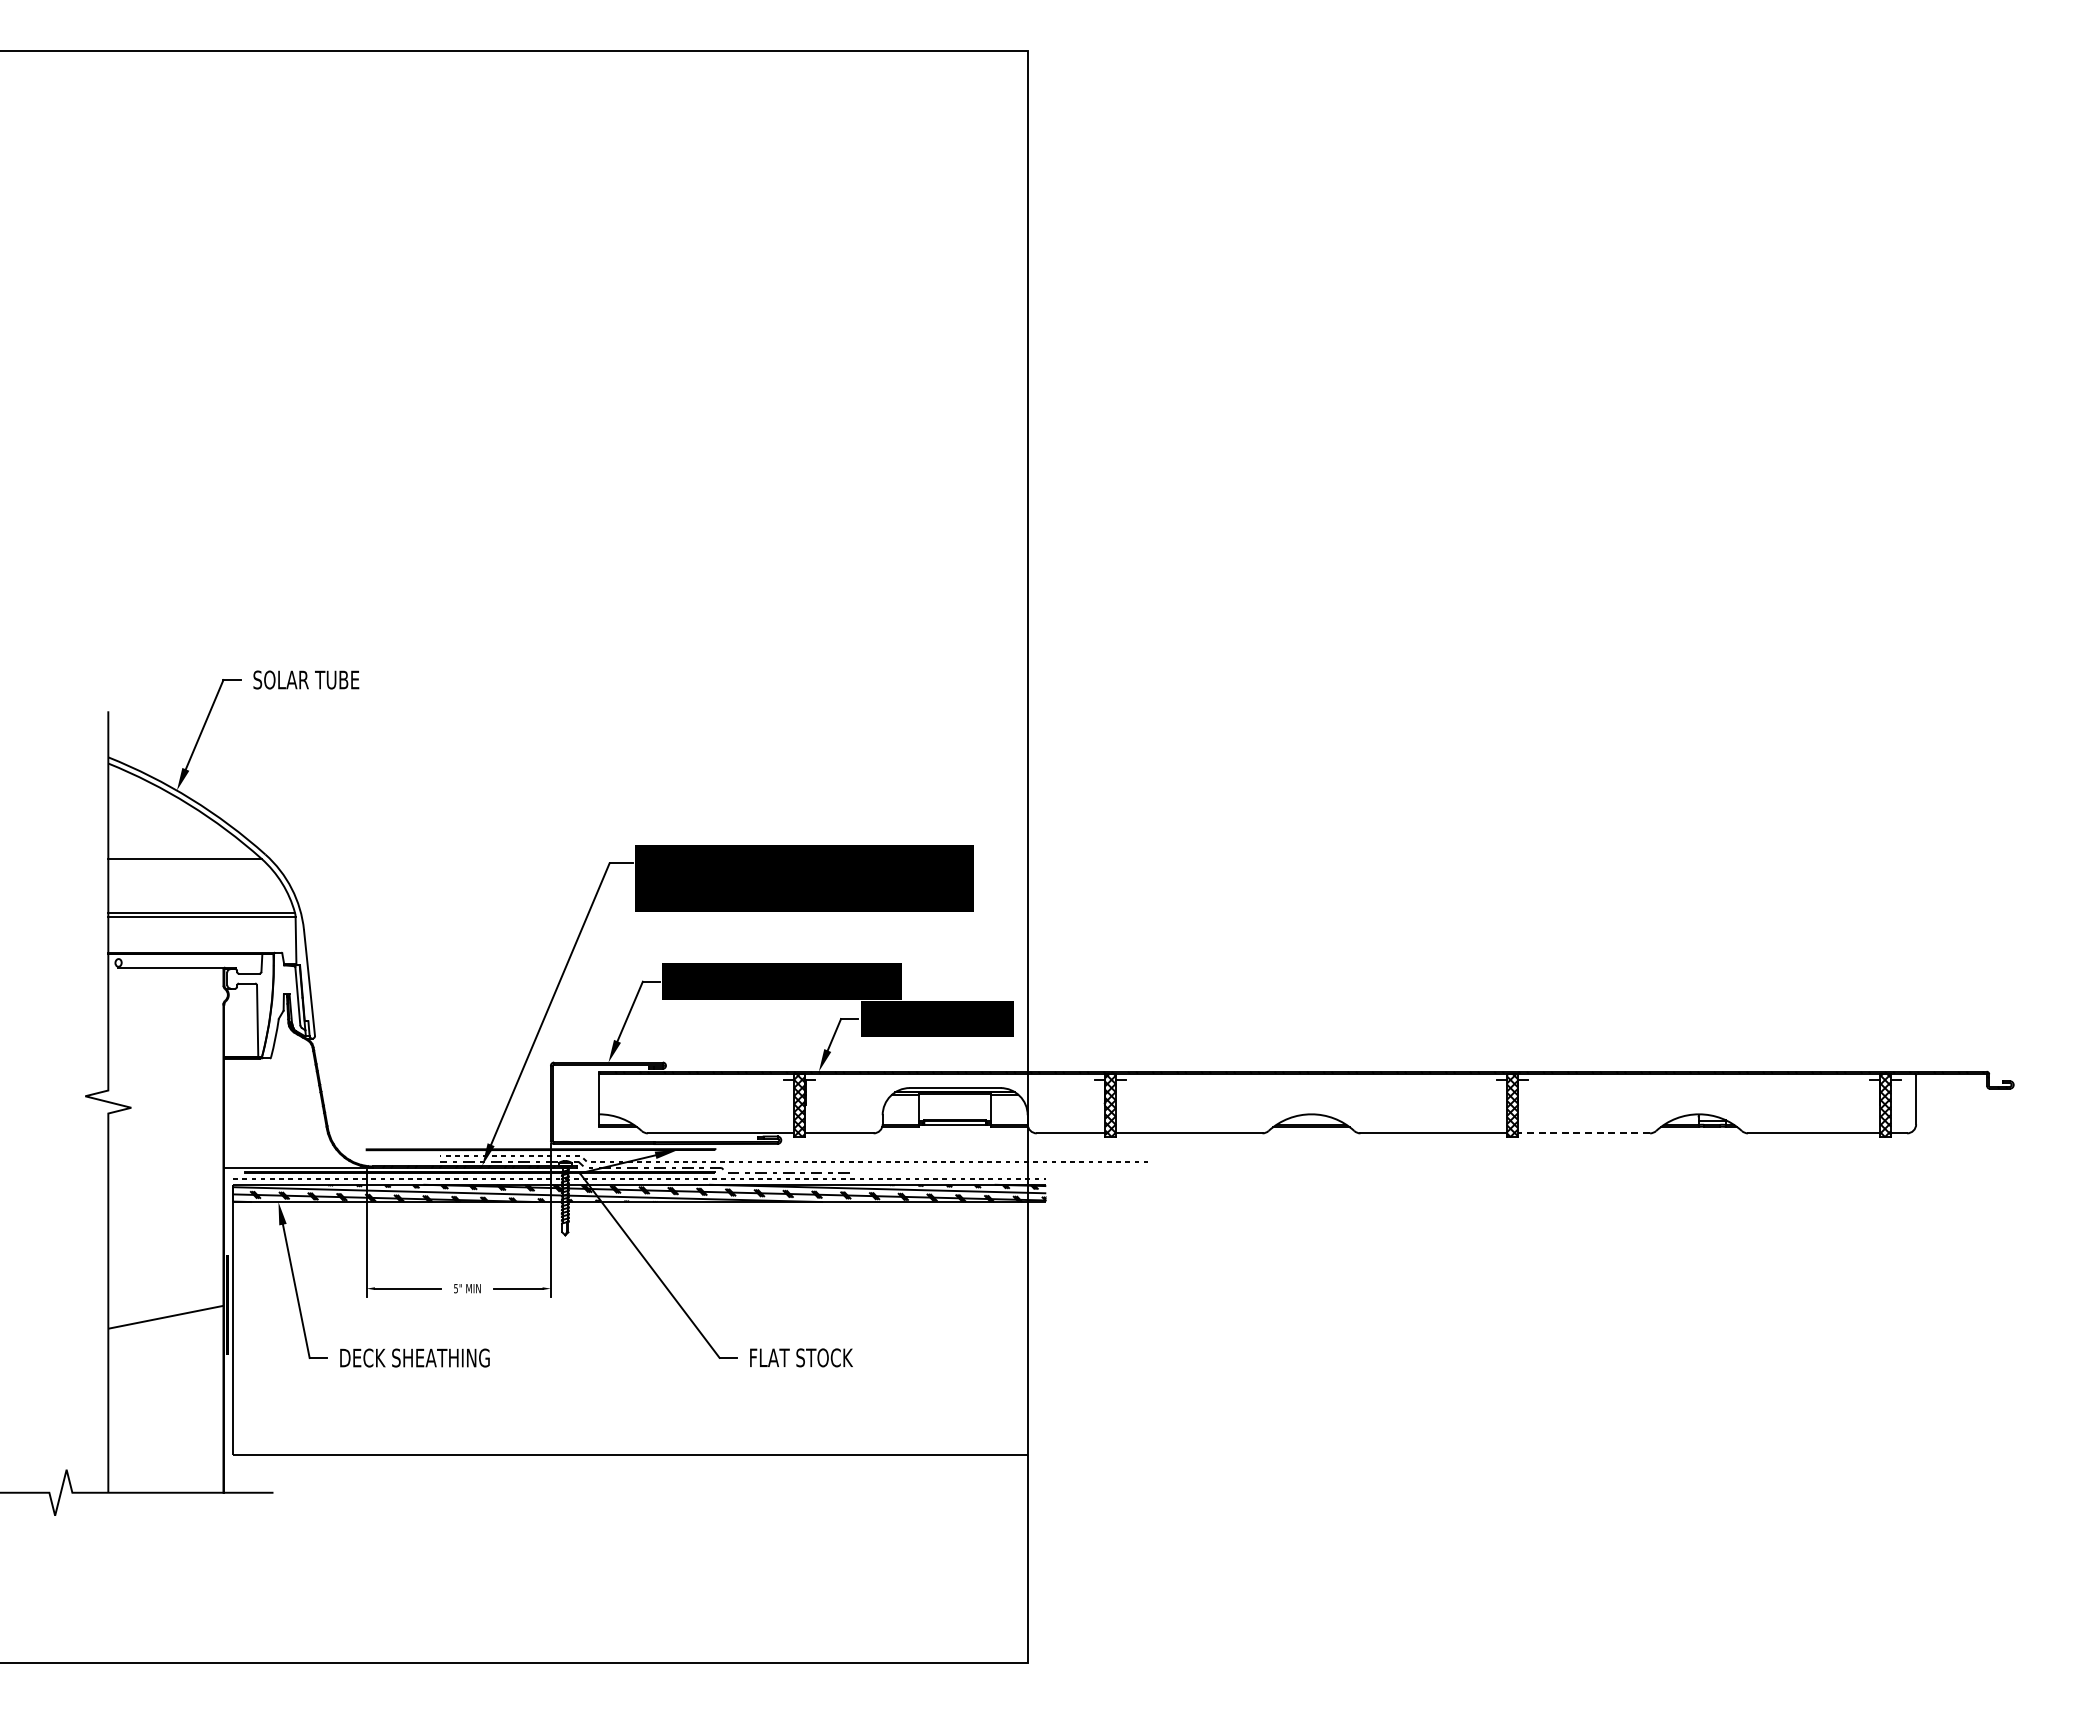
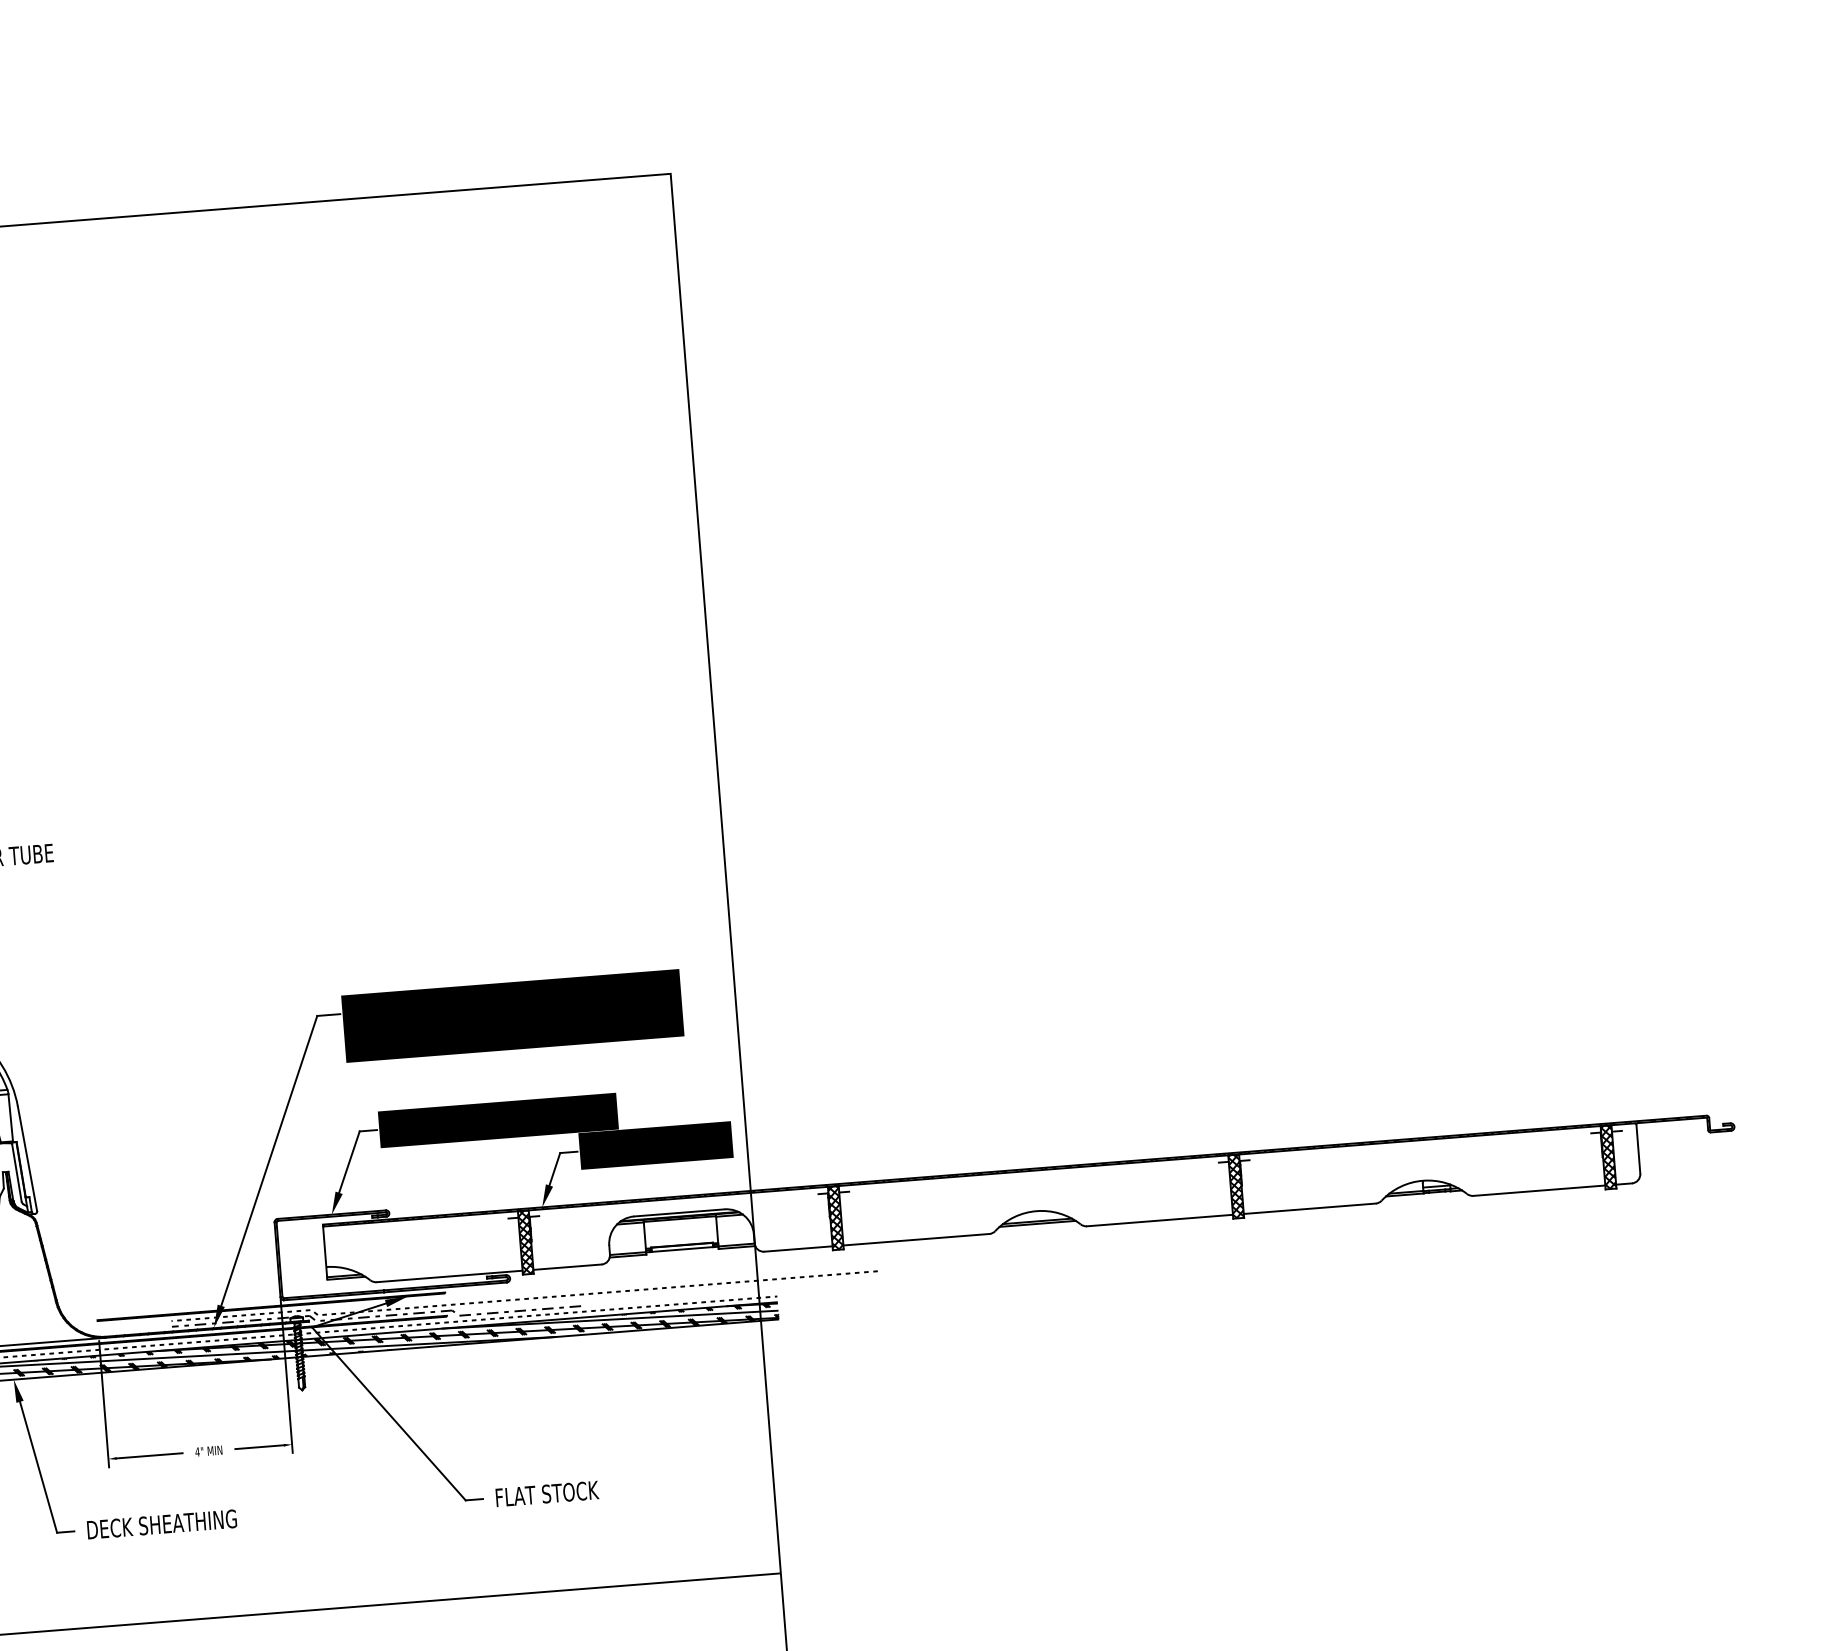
line: (1583, 1133) -> (1309, 1208), dashed -> solid
text: (455, 1288) -> (197, 1451), 5" -> 4"

